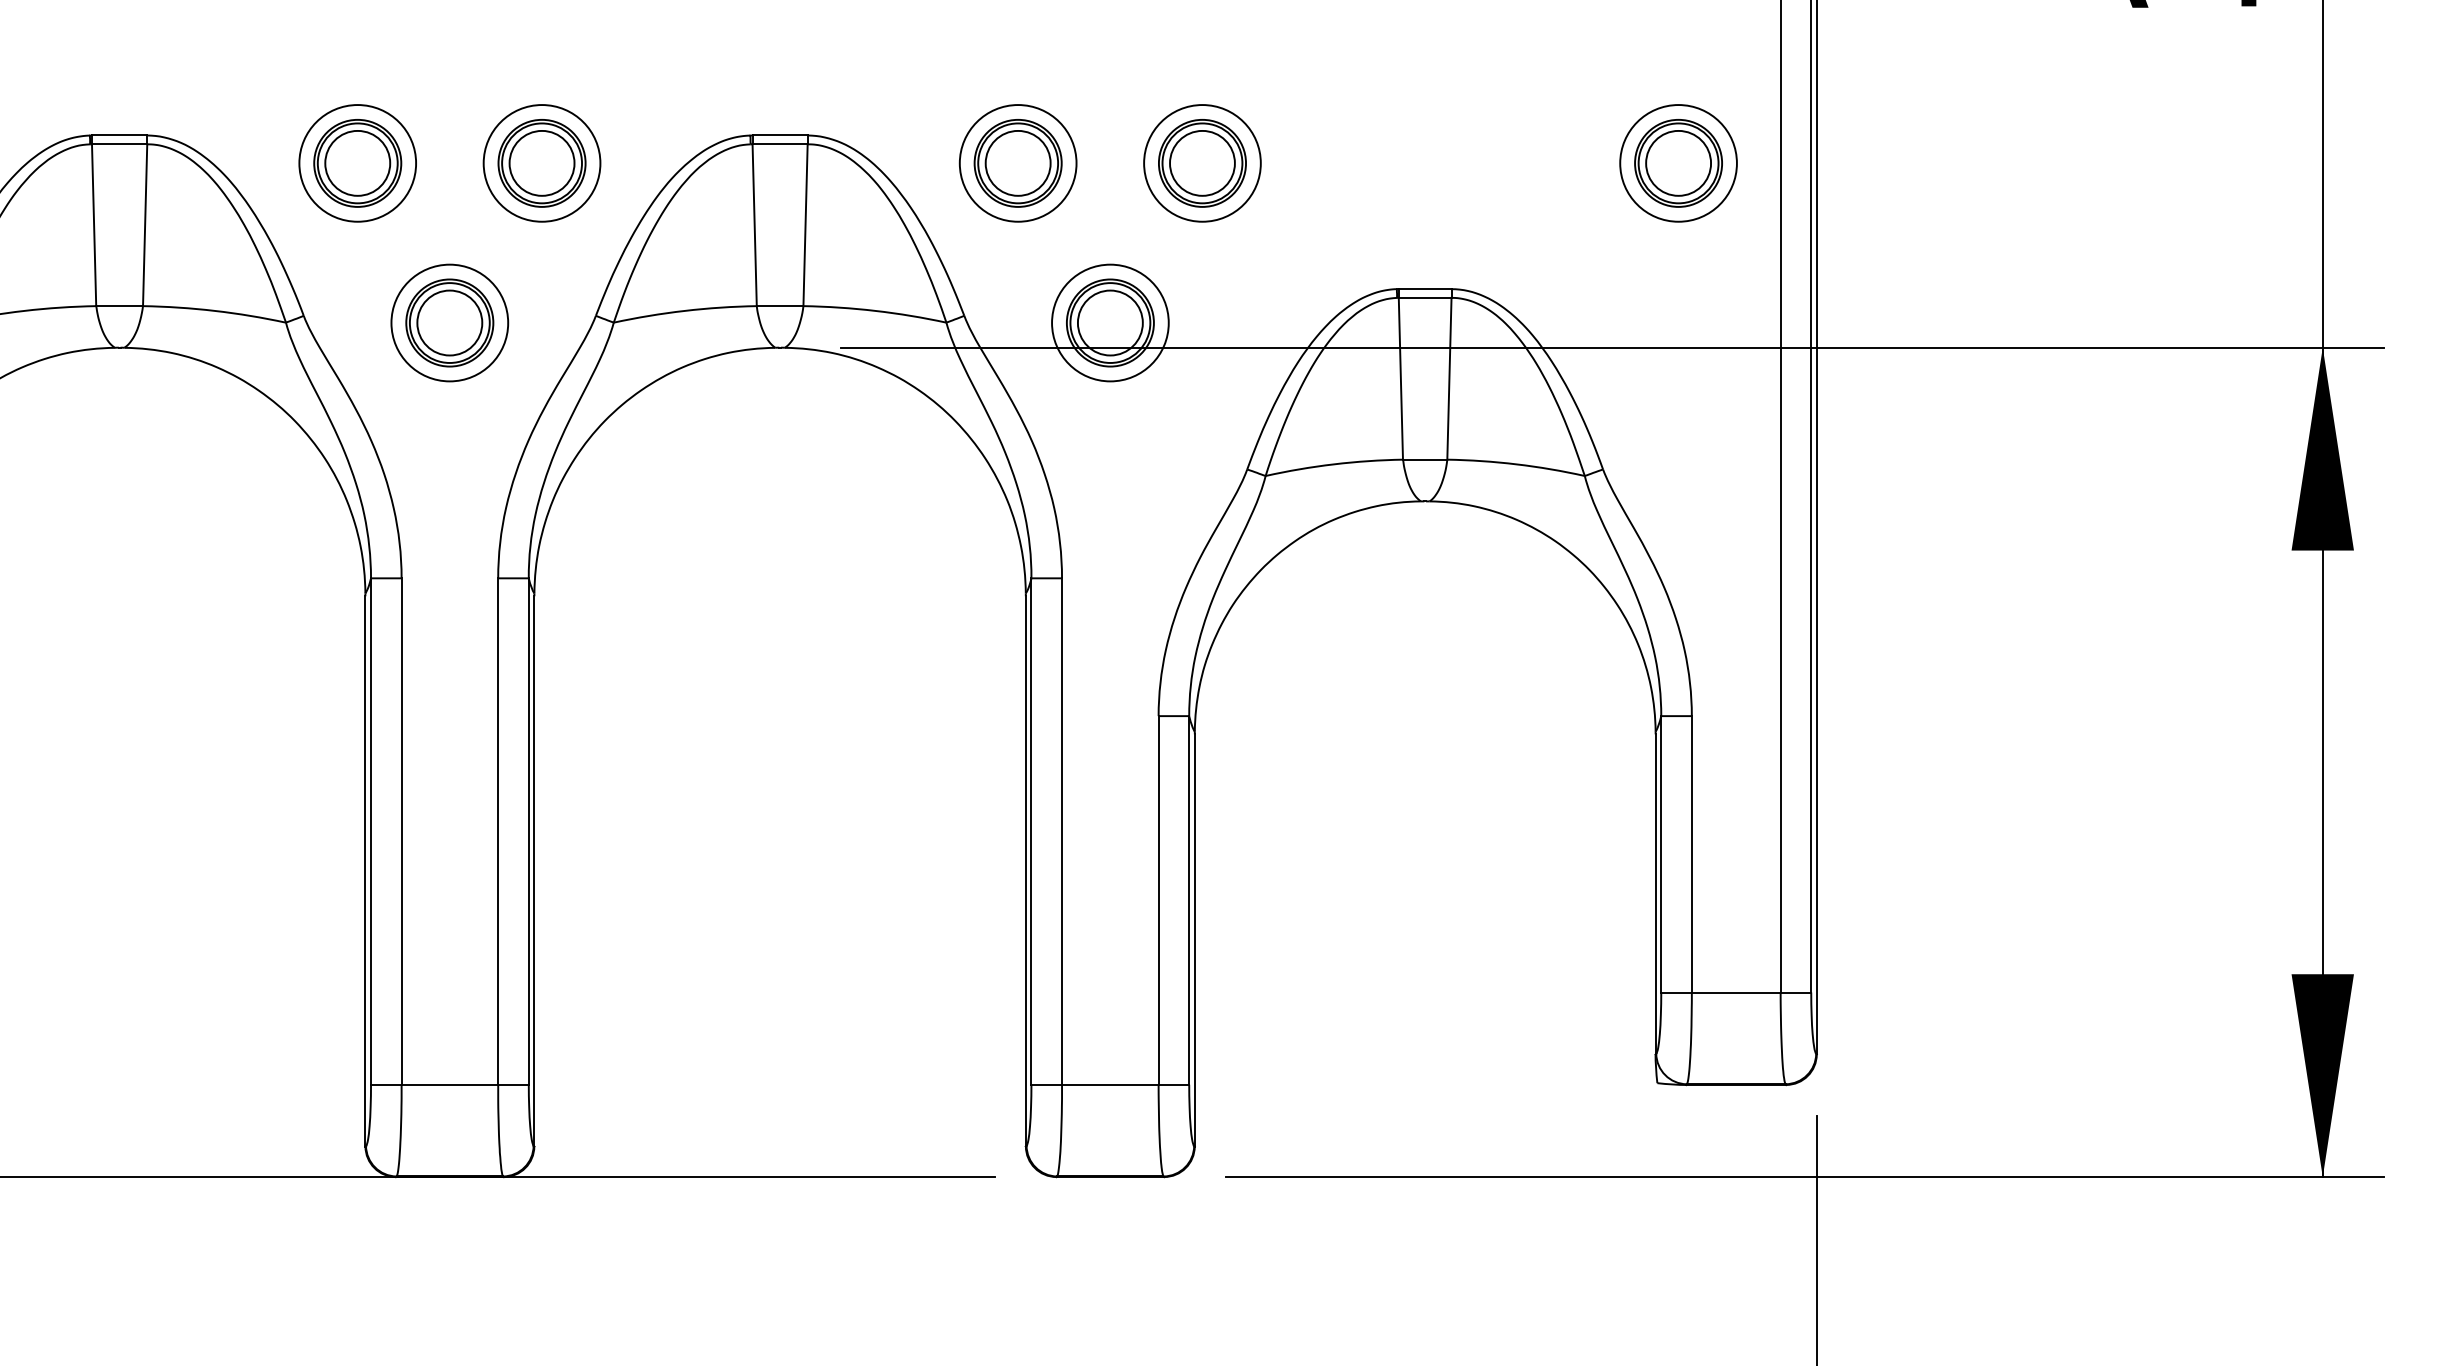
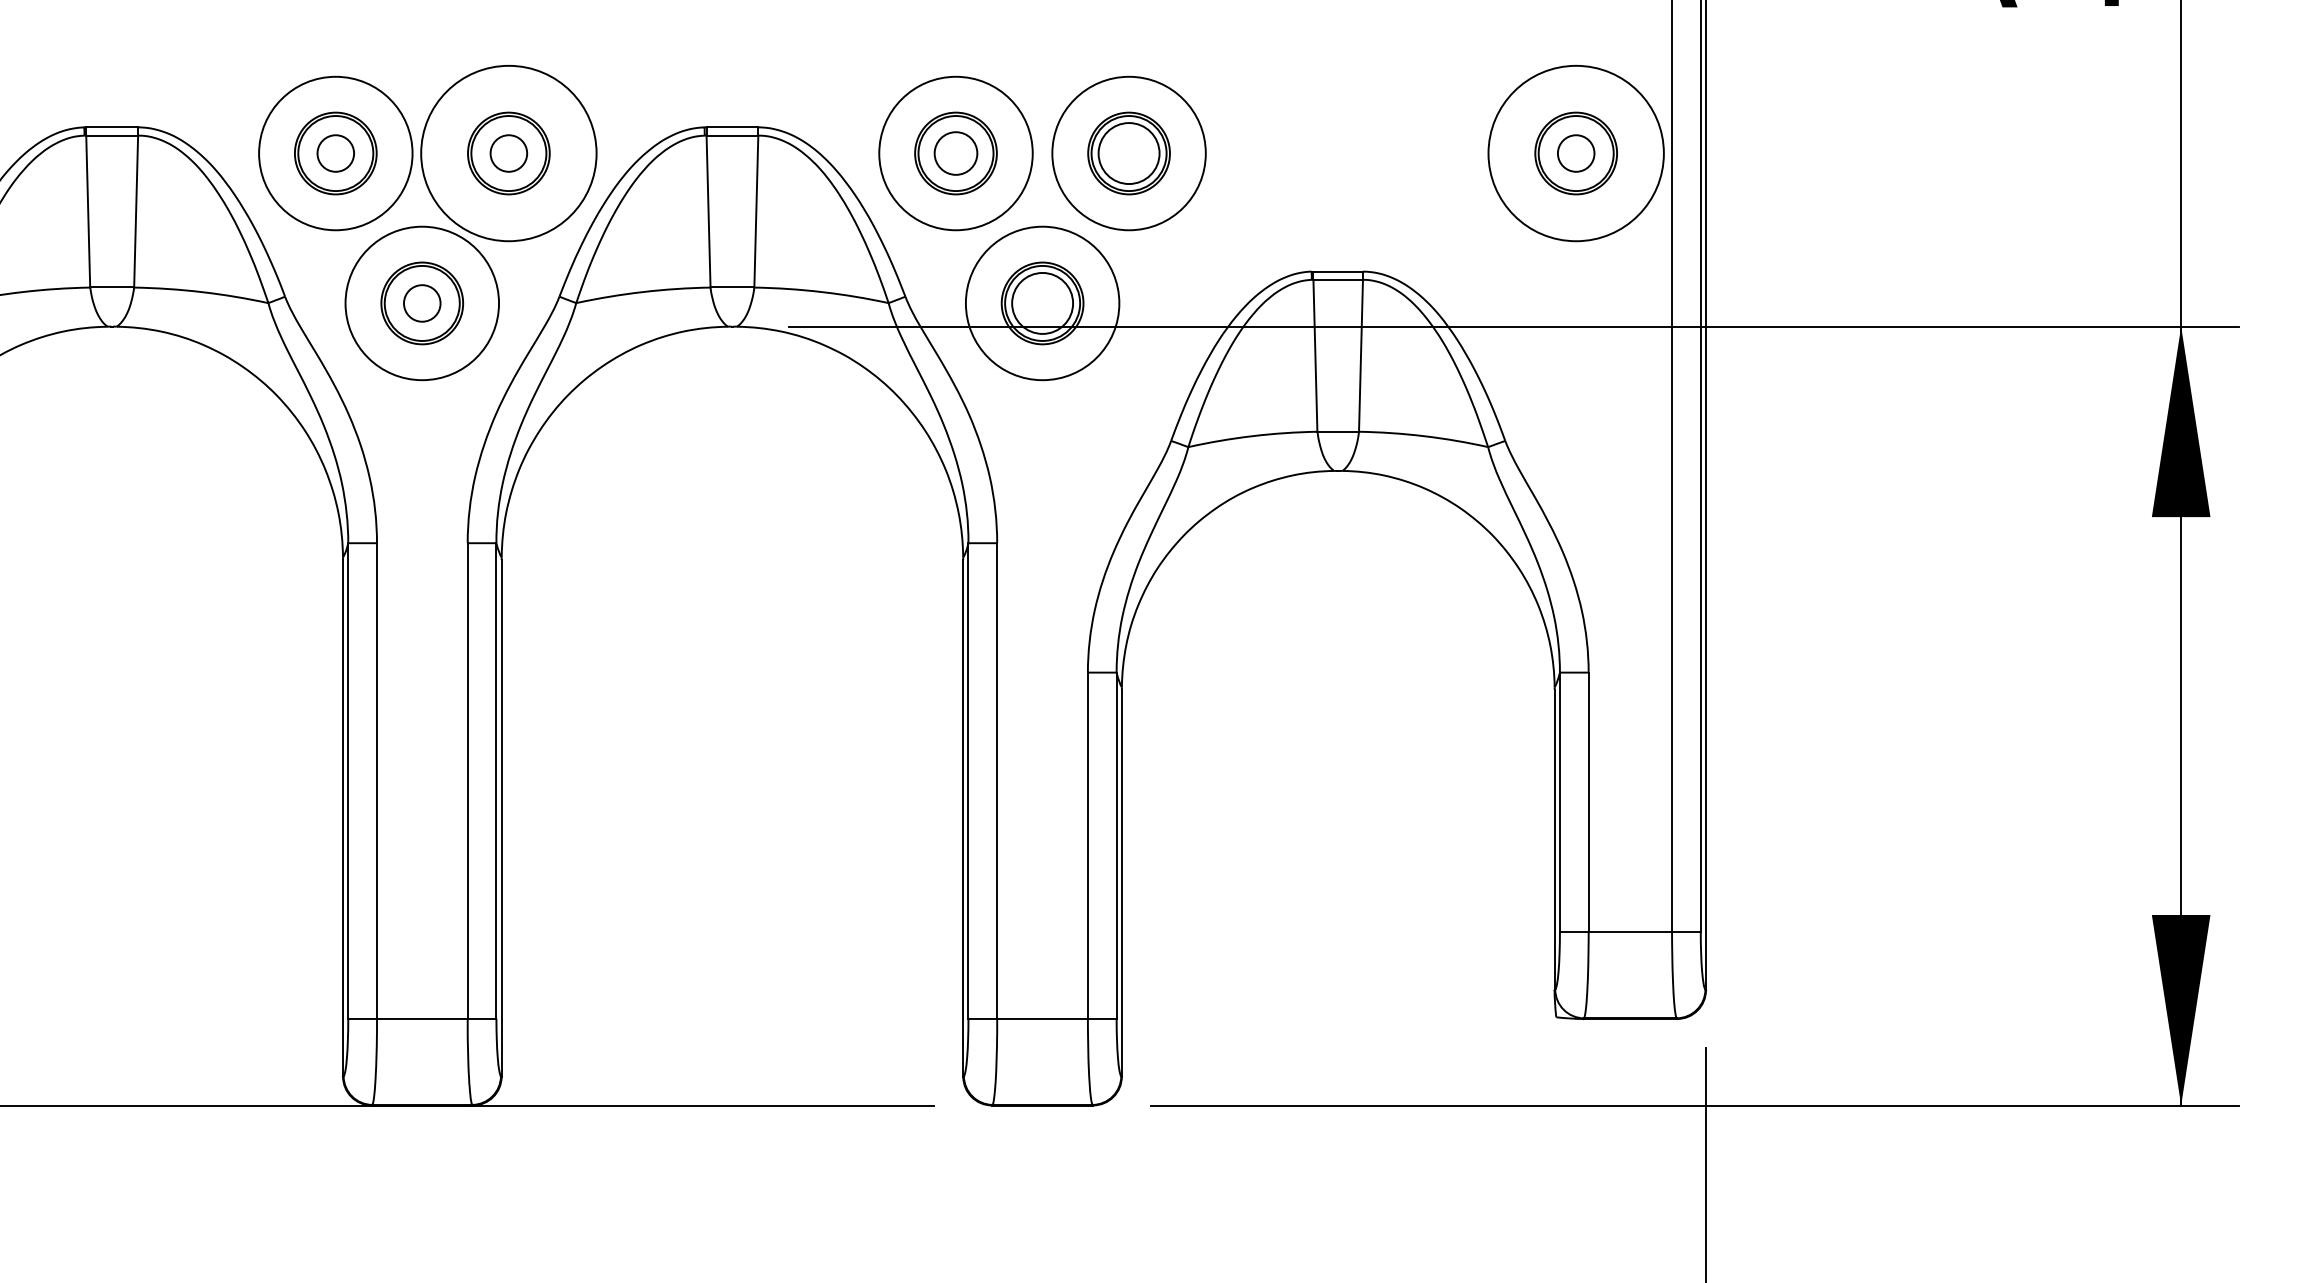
circle: (357, 162) -> (335, 152), size x0.6
circle: (541, 162) -> (508, 152), size x0.6
circle: (1017, 162) -> (955, 152), size x0.7
circle: (1678, 162) -> (1576, 152), size x0.6
circle: (357, 163) -> (335, 153), size x1.4
circle: (541, 163) -> (508, 153), size x1.6
circle: (1017, 163) -> (955, 153), size x1.4
circle: (1202, 163) -> (1129, 153), size x1.4
circle: (1678, 163) -> (1576, 153), size x1.6
circle: (449, 322) -> (421, 302), size x0.6
circle: (449, 322) -> (421, 302), size x1.4
circle: (1110, 322) -> (1042, 302), size x1.4

